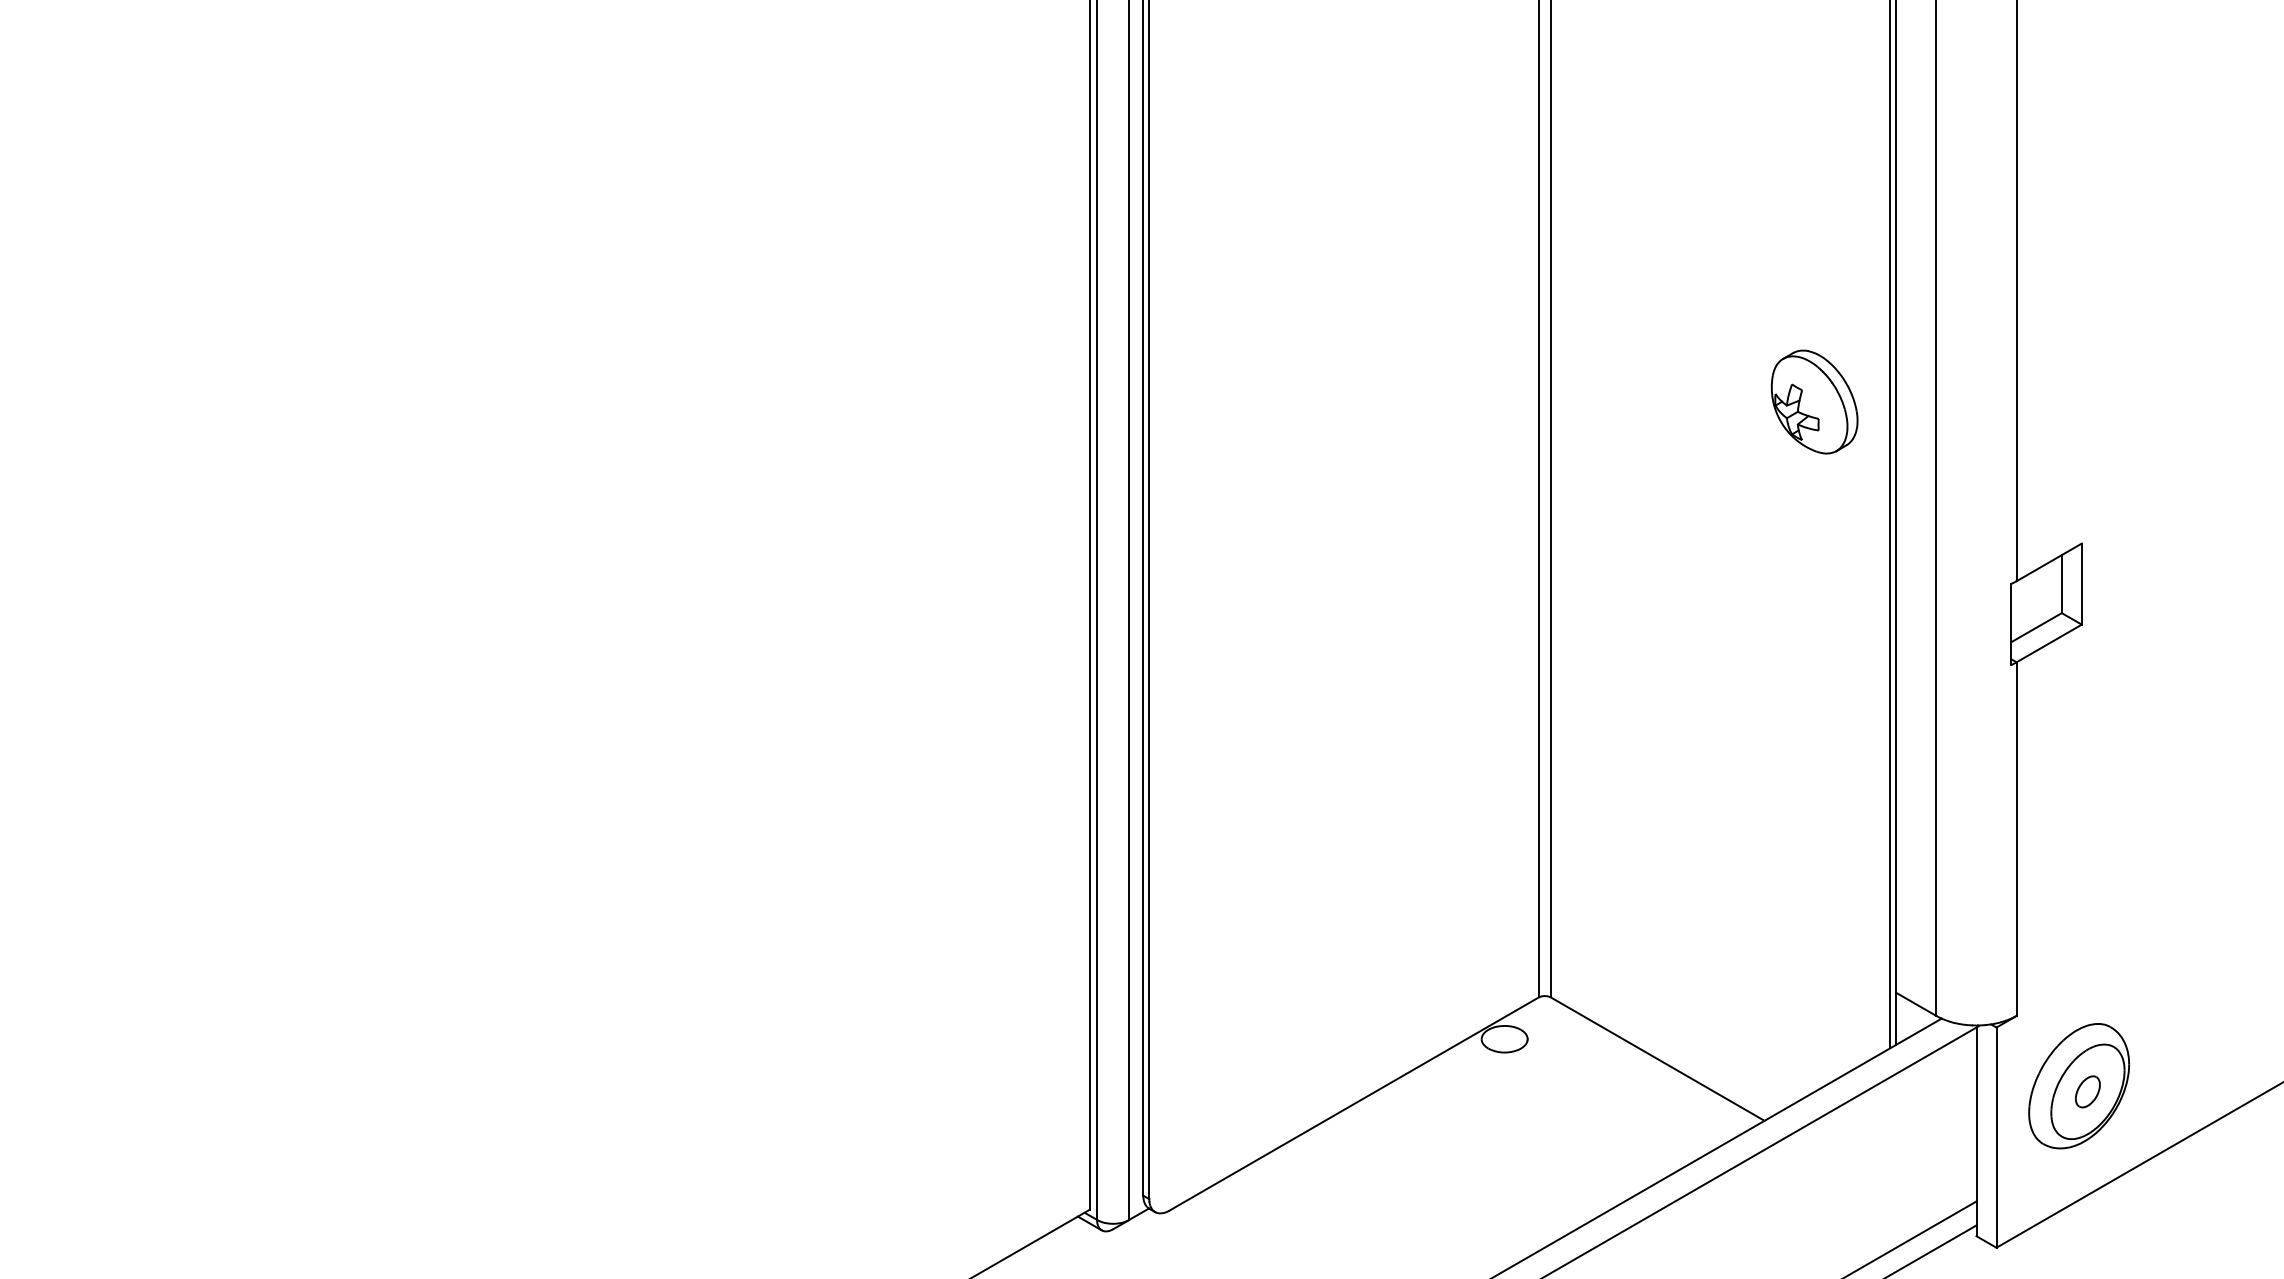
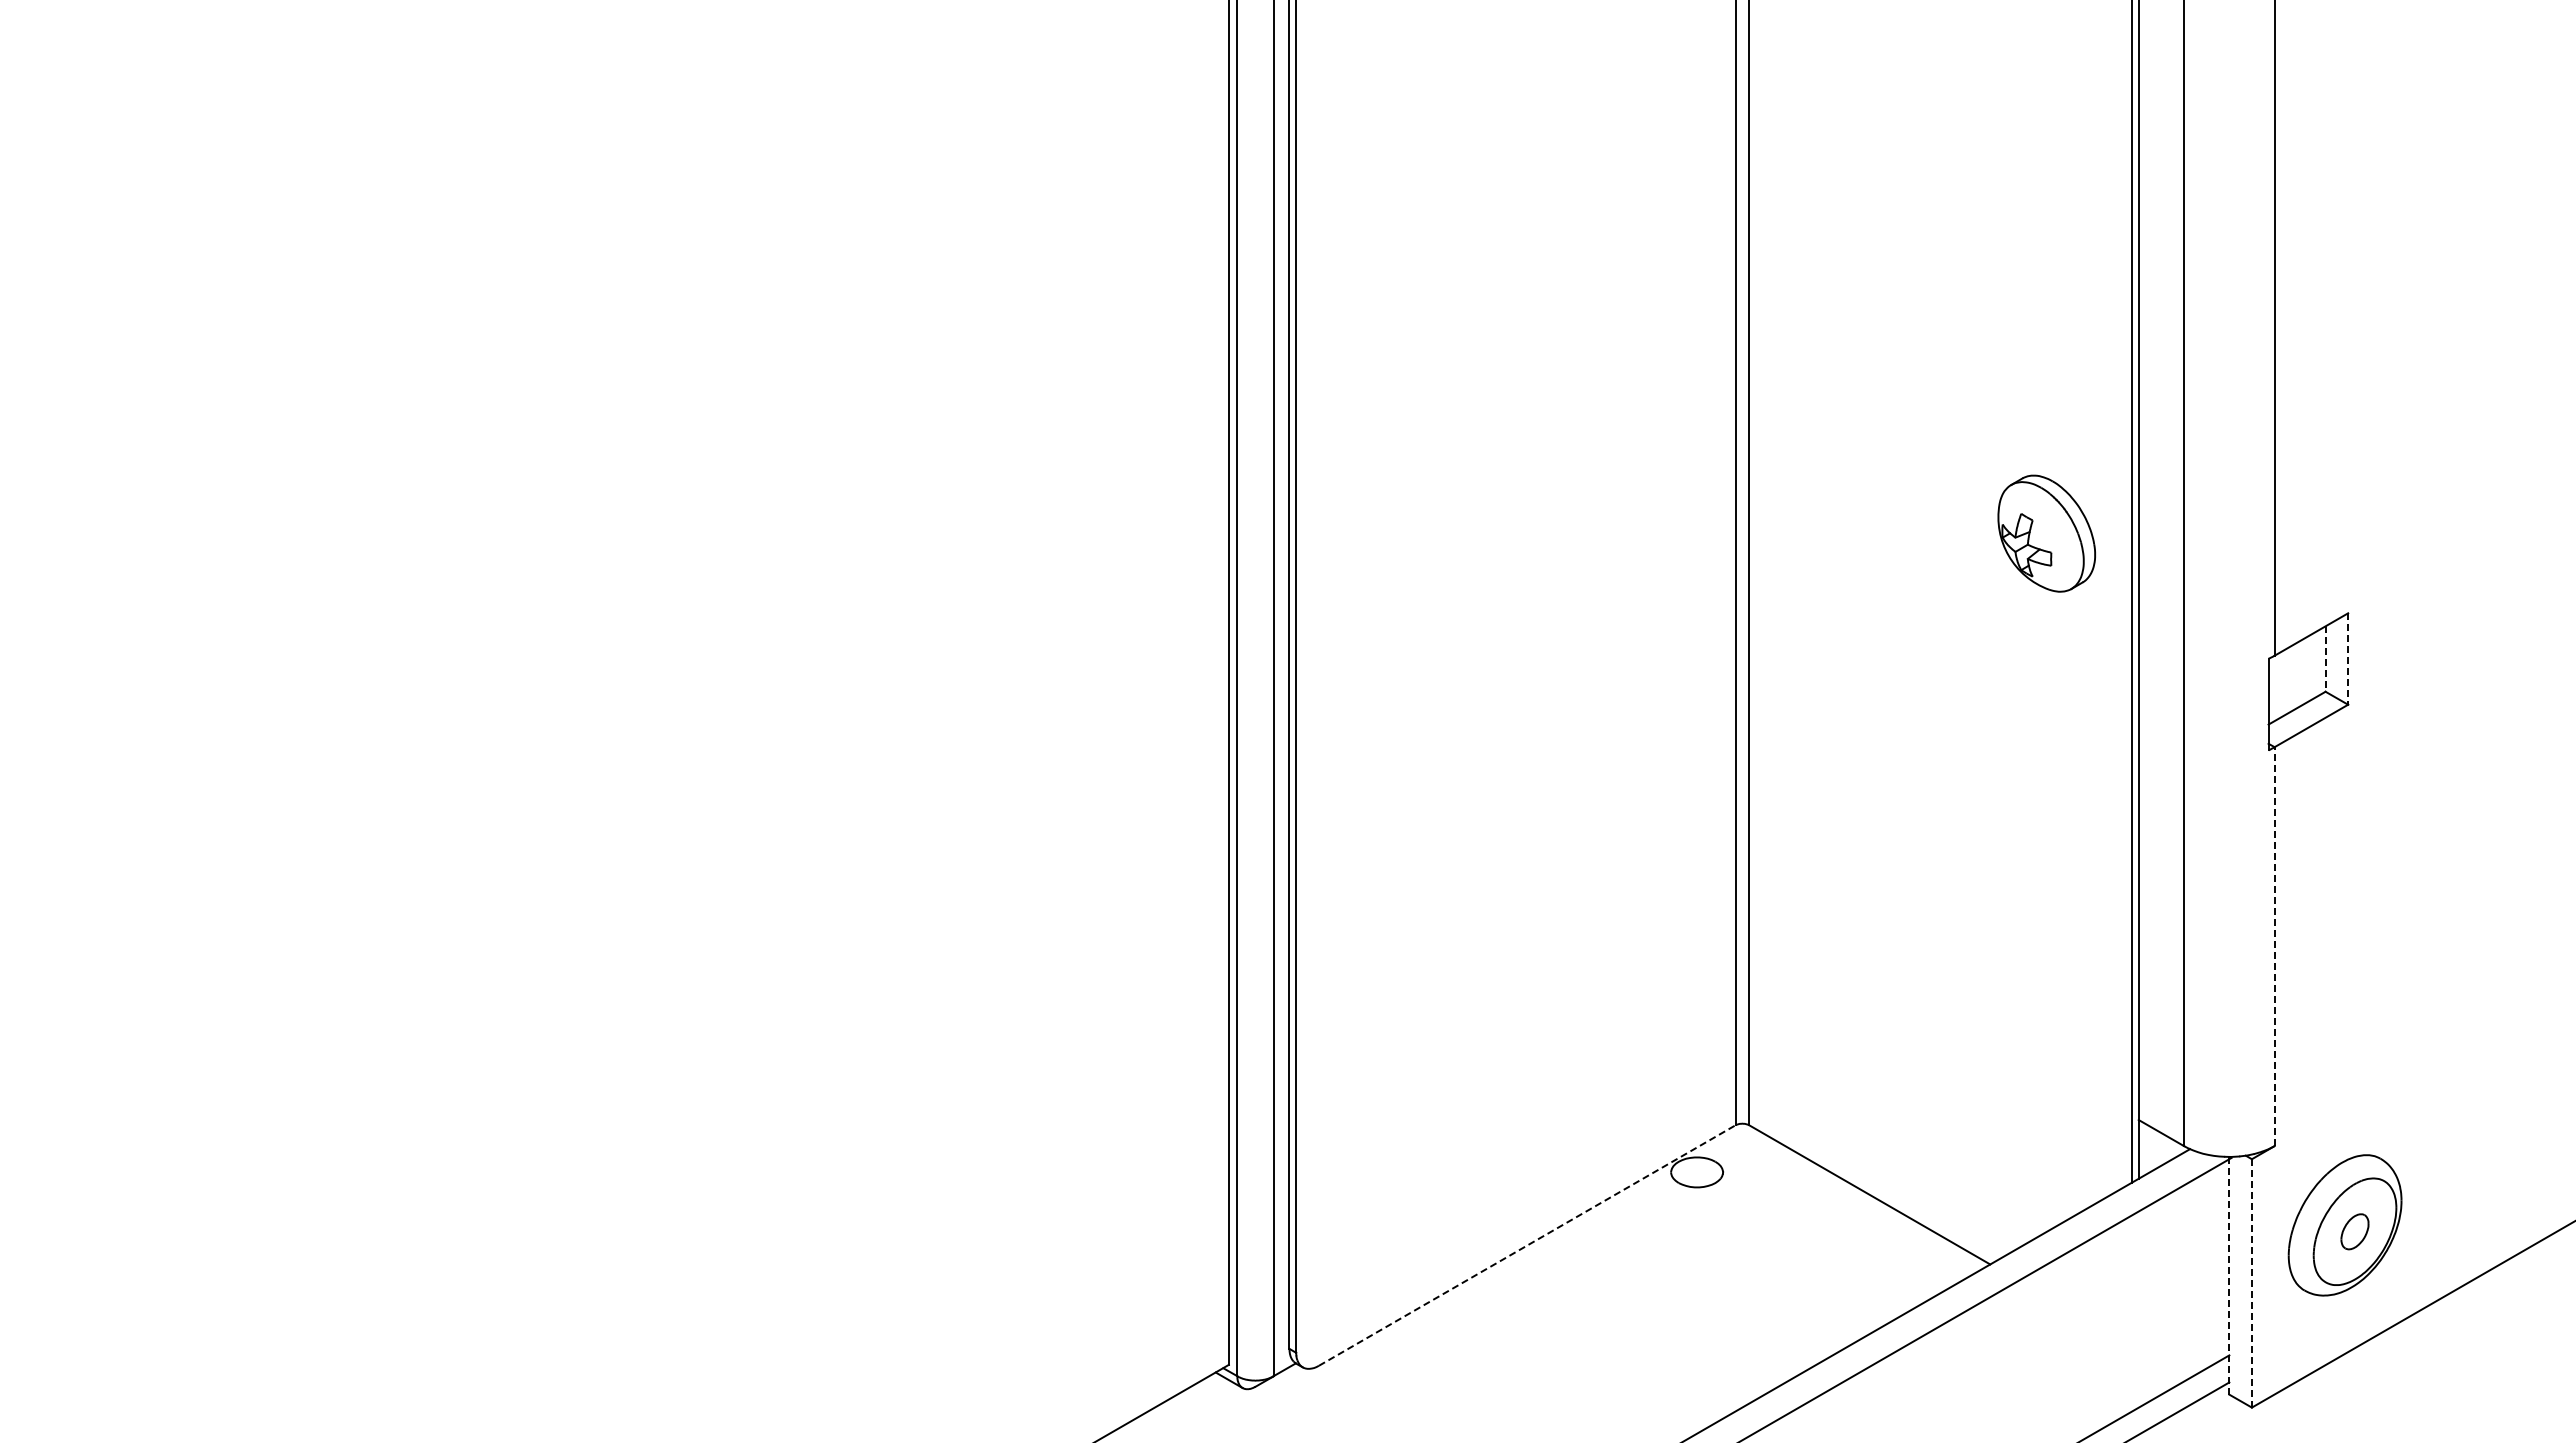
part: (1814, 401) -> (2046, 533), moved
line: (2061, 584) -> (2325, 659), solid -> dashed
line: (2082, 584) -> (2348, 659), solid -> dashed
line: (2016, 838) -> (2274, 946), solid -> dashed
line: (1354, 1104) -> (1527, 1245), solid -> dashed
line: (1976, 1130) -> (2229, 1275), solid -> dashed
line: (1996, 1137) -> (2251, 1283), solid -> dashed

